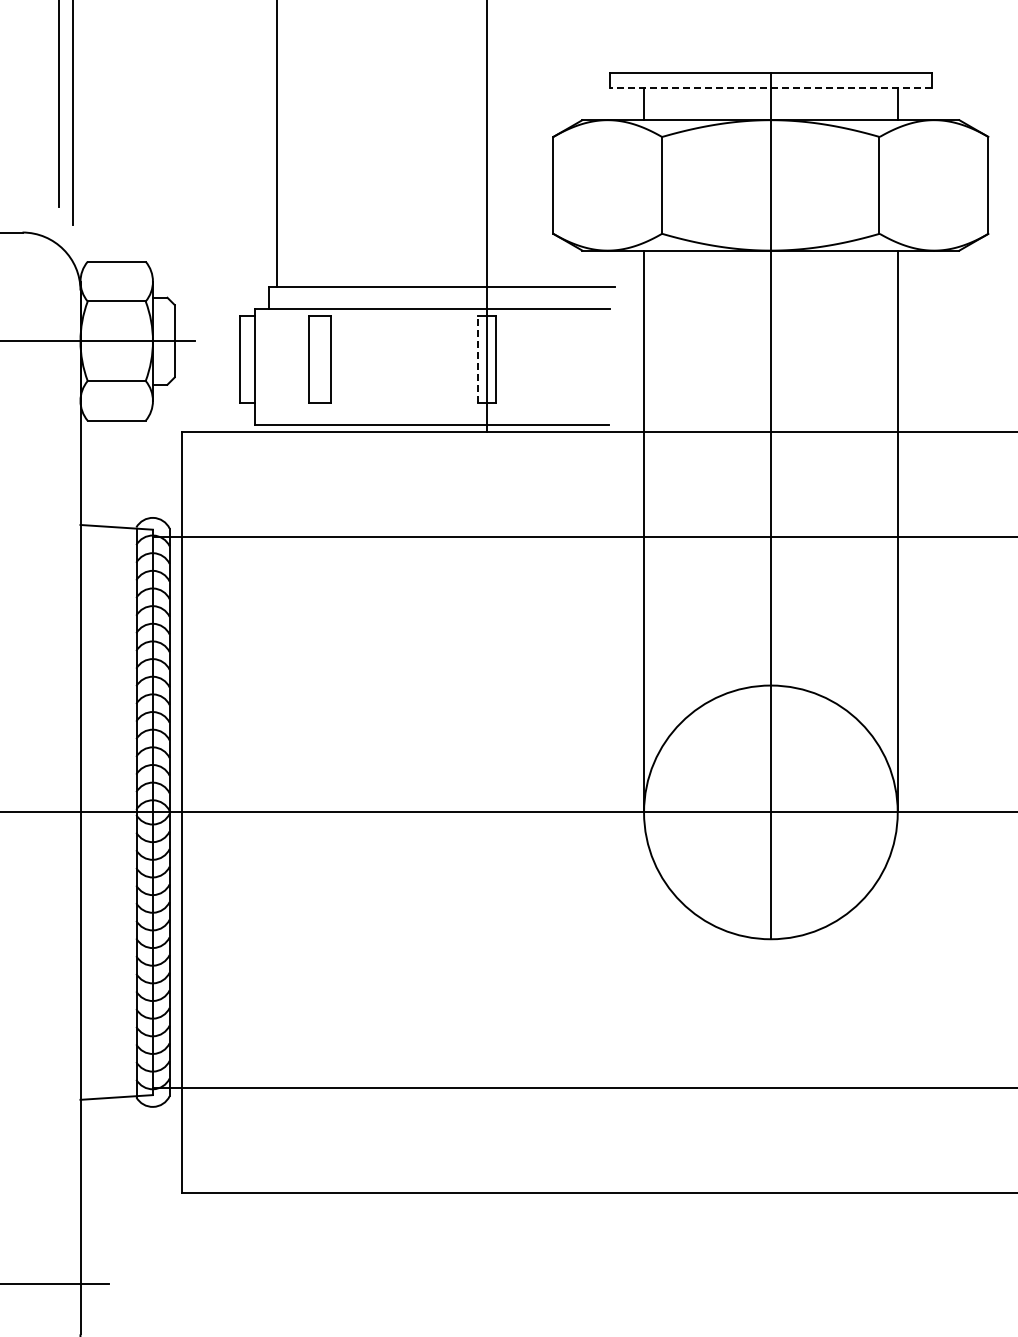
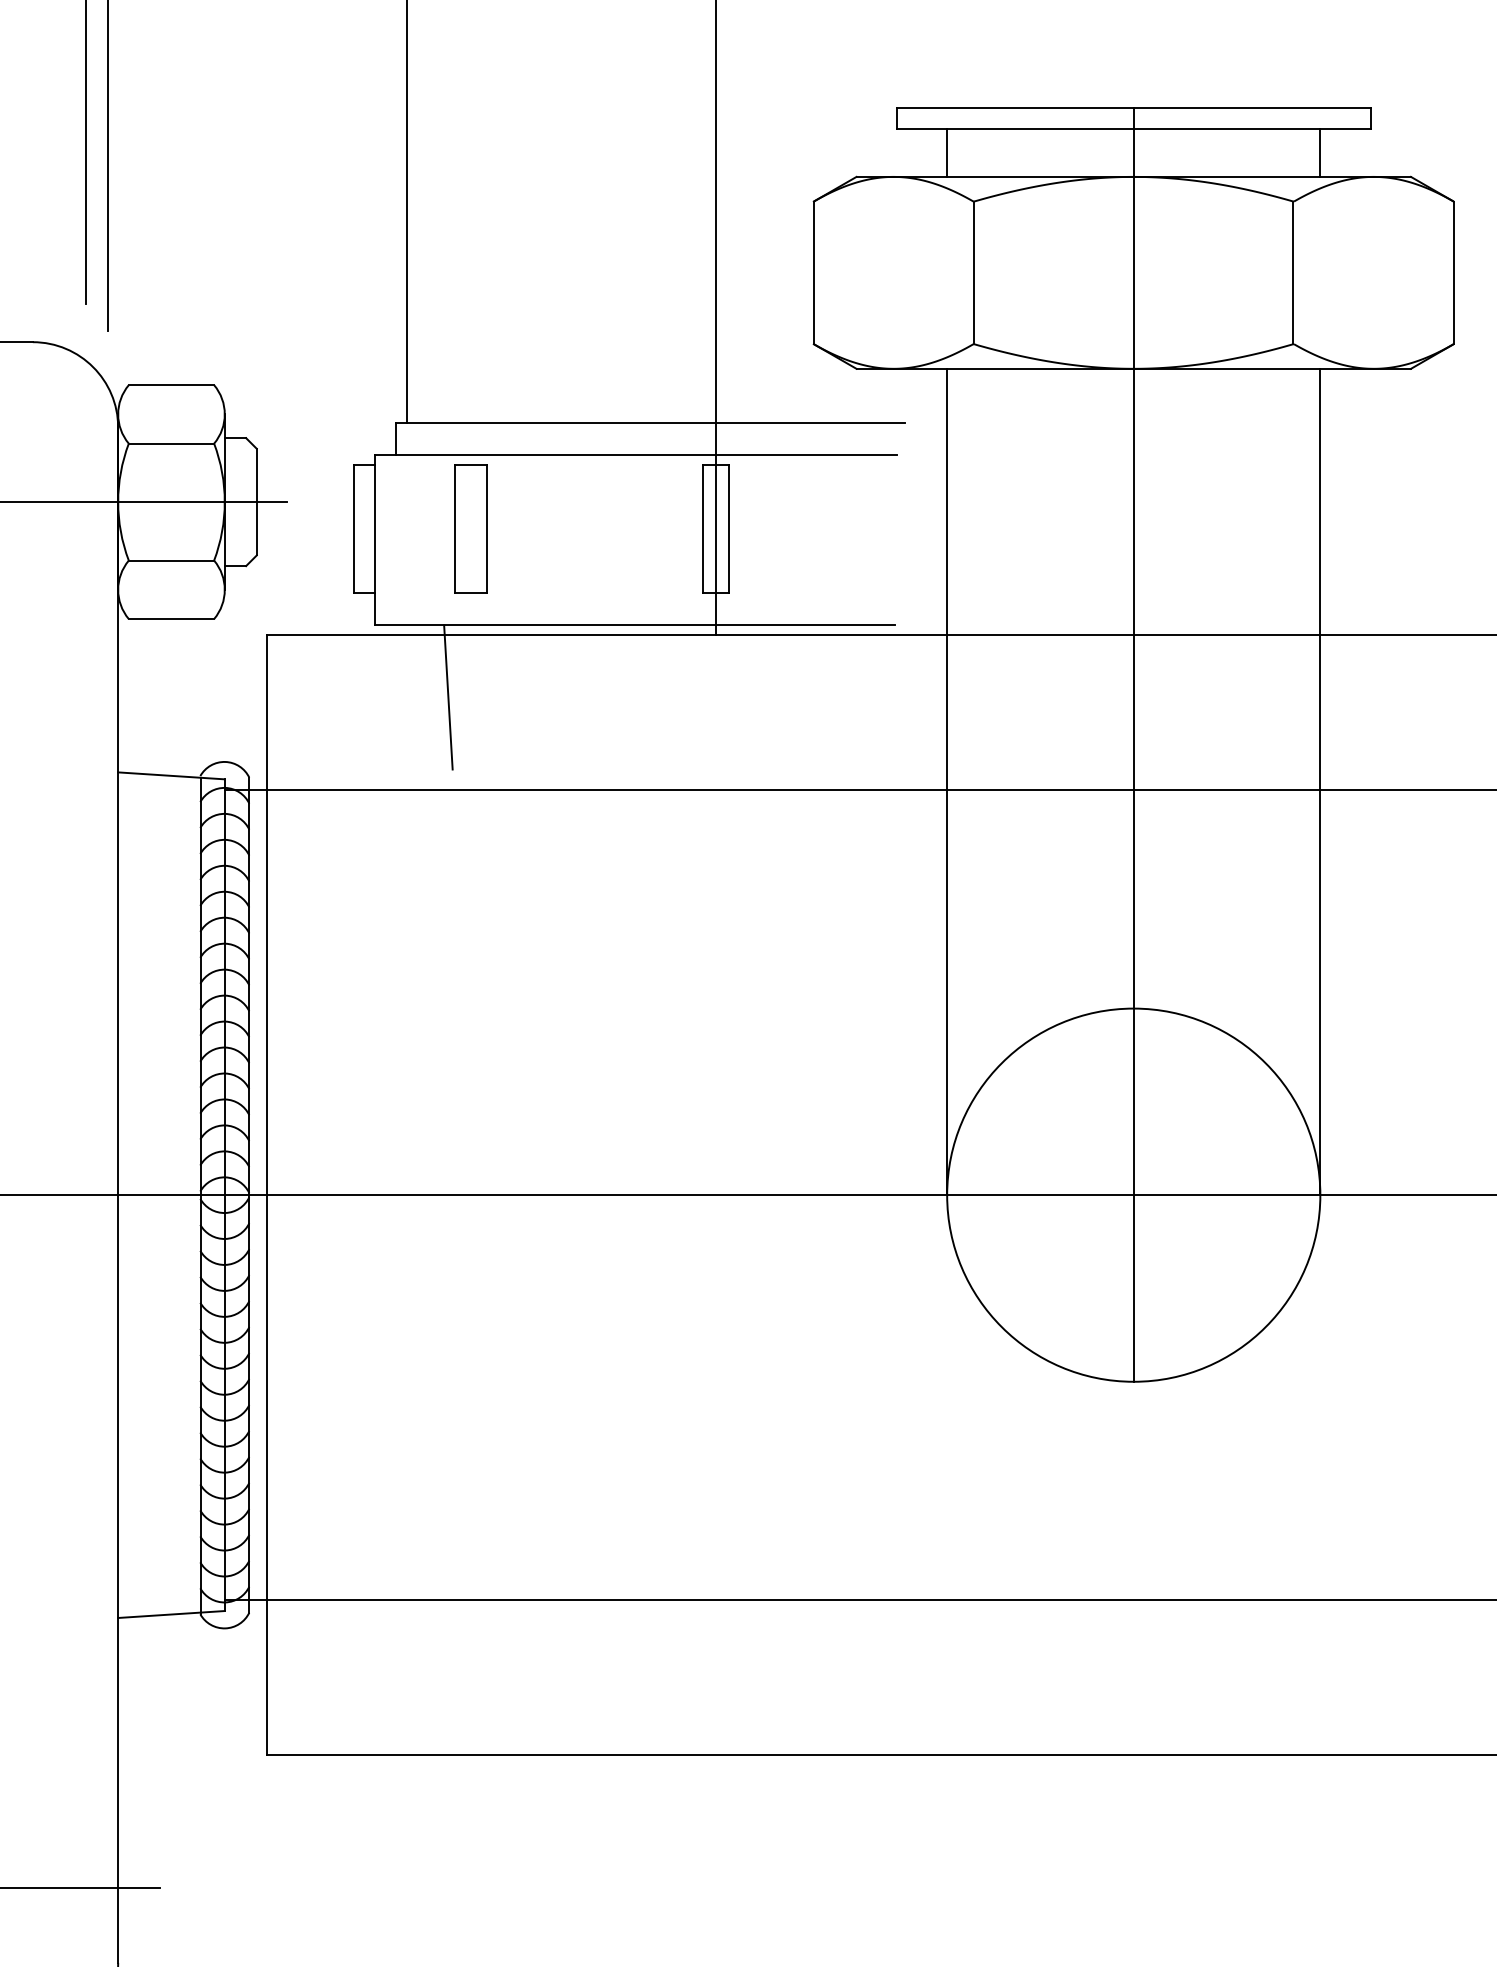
line: (770, 87) -> (1133, 128), dashed -> solid
line: (477, 359) -> (702, 528), dashed -> solid
line: (304, 474) -> (447, 698), added

